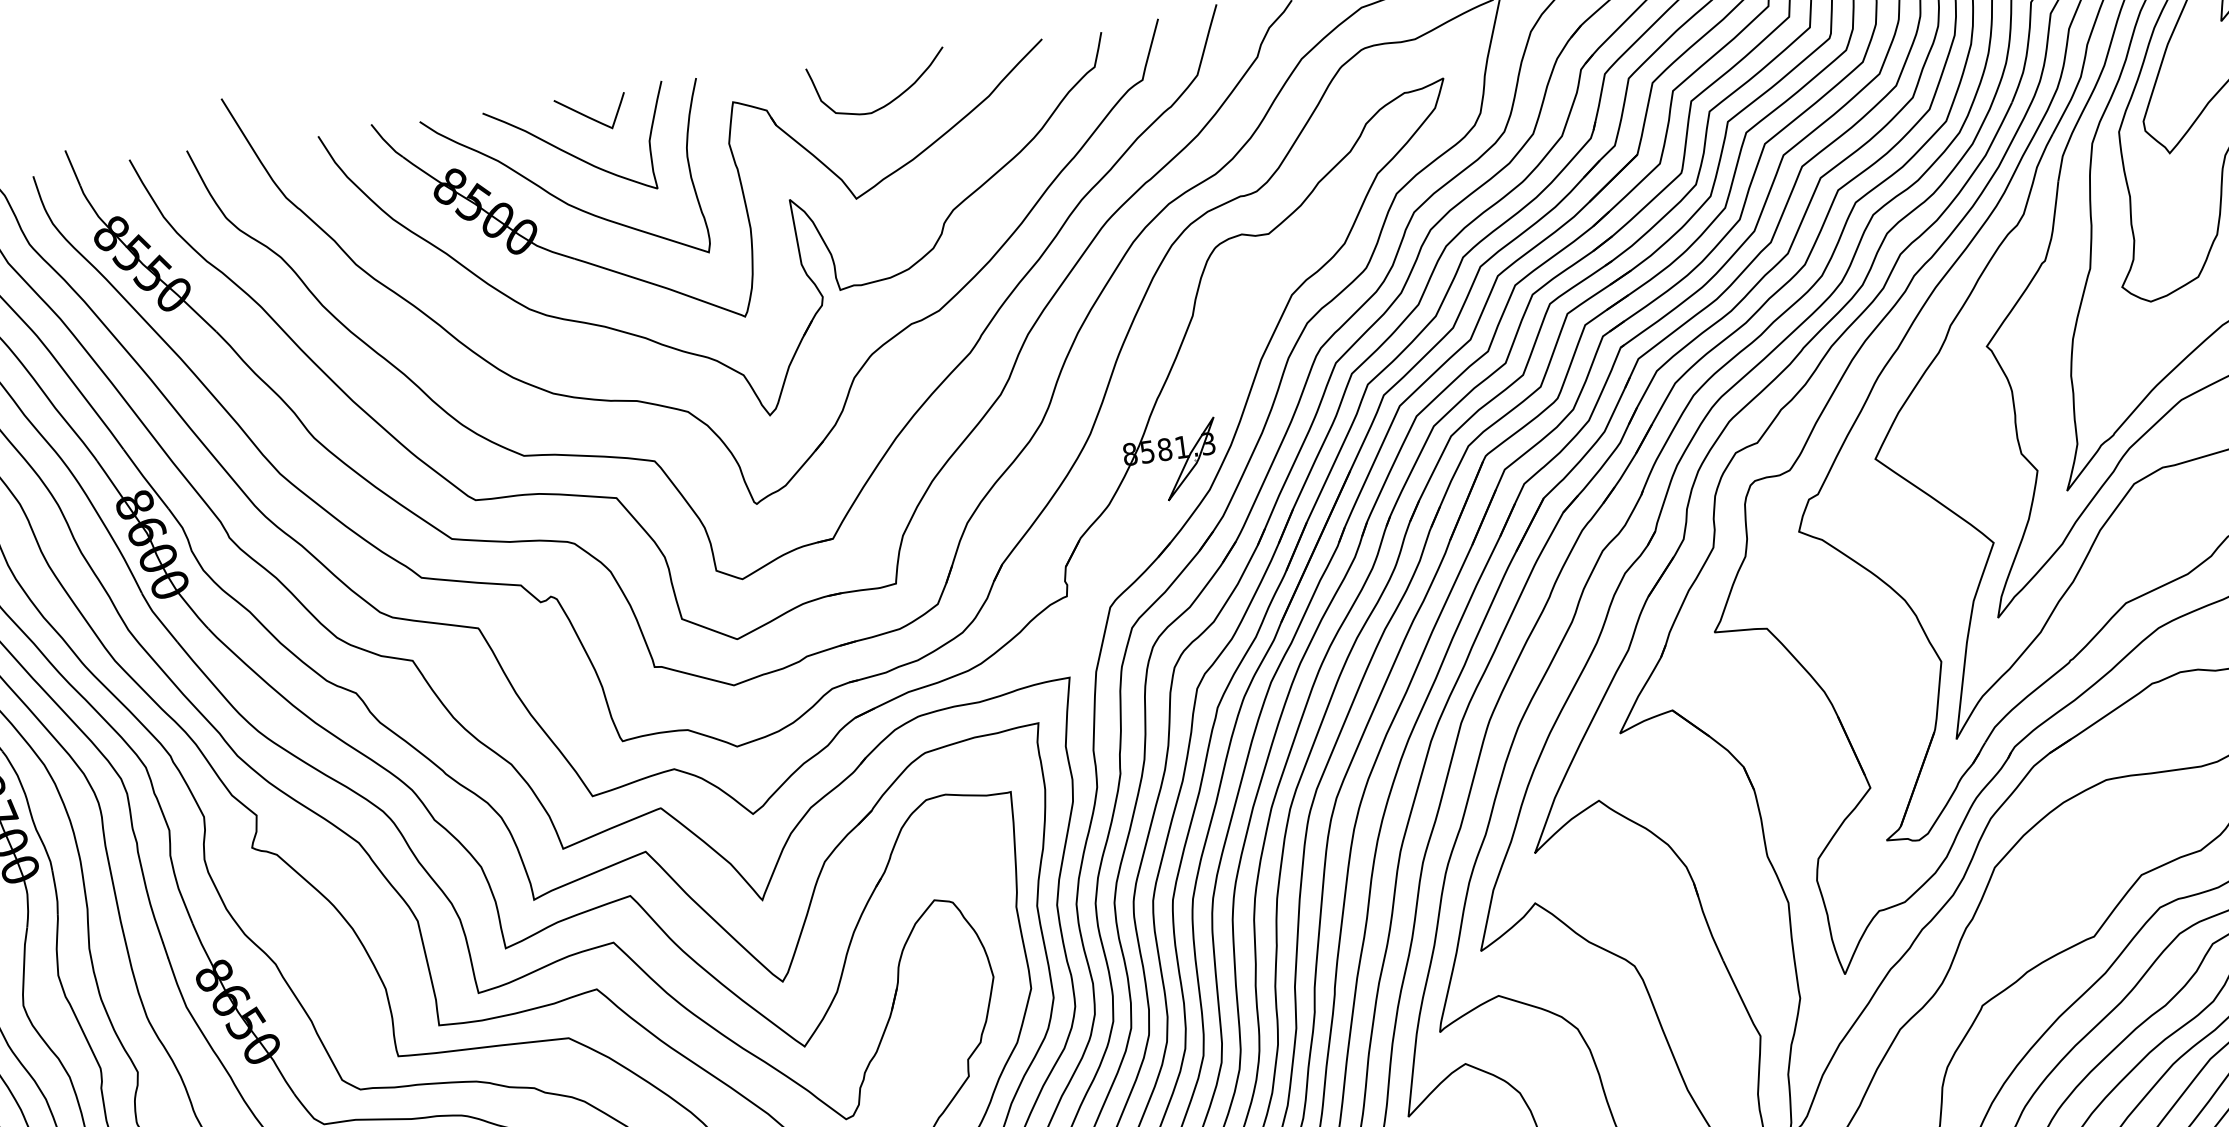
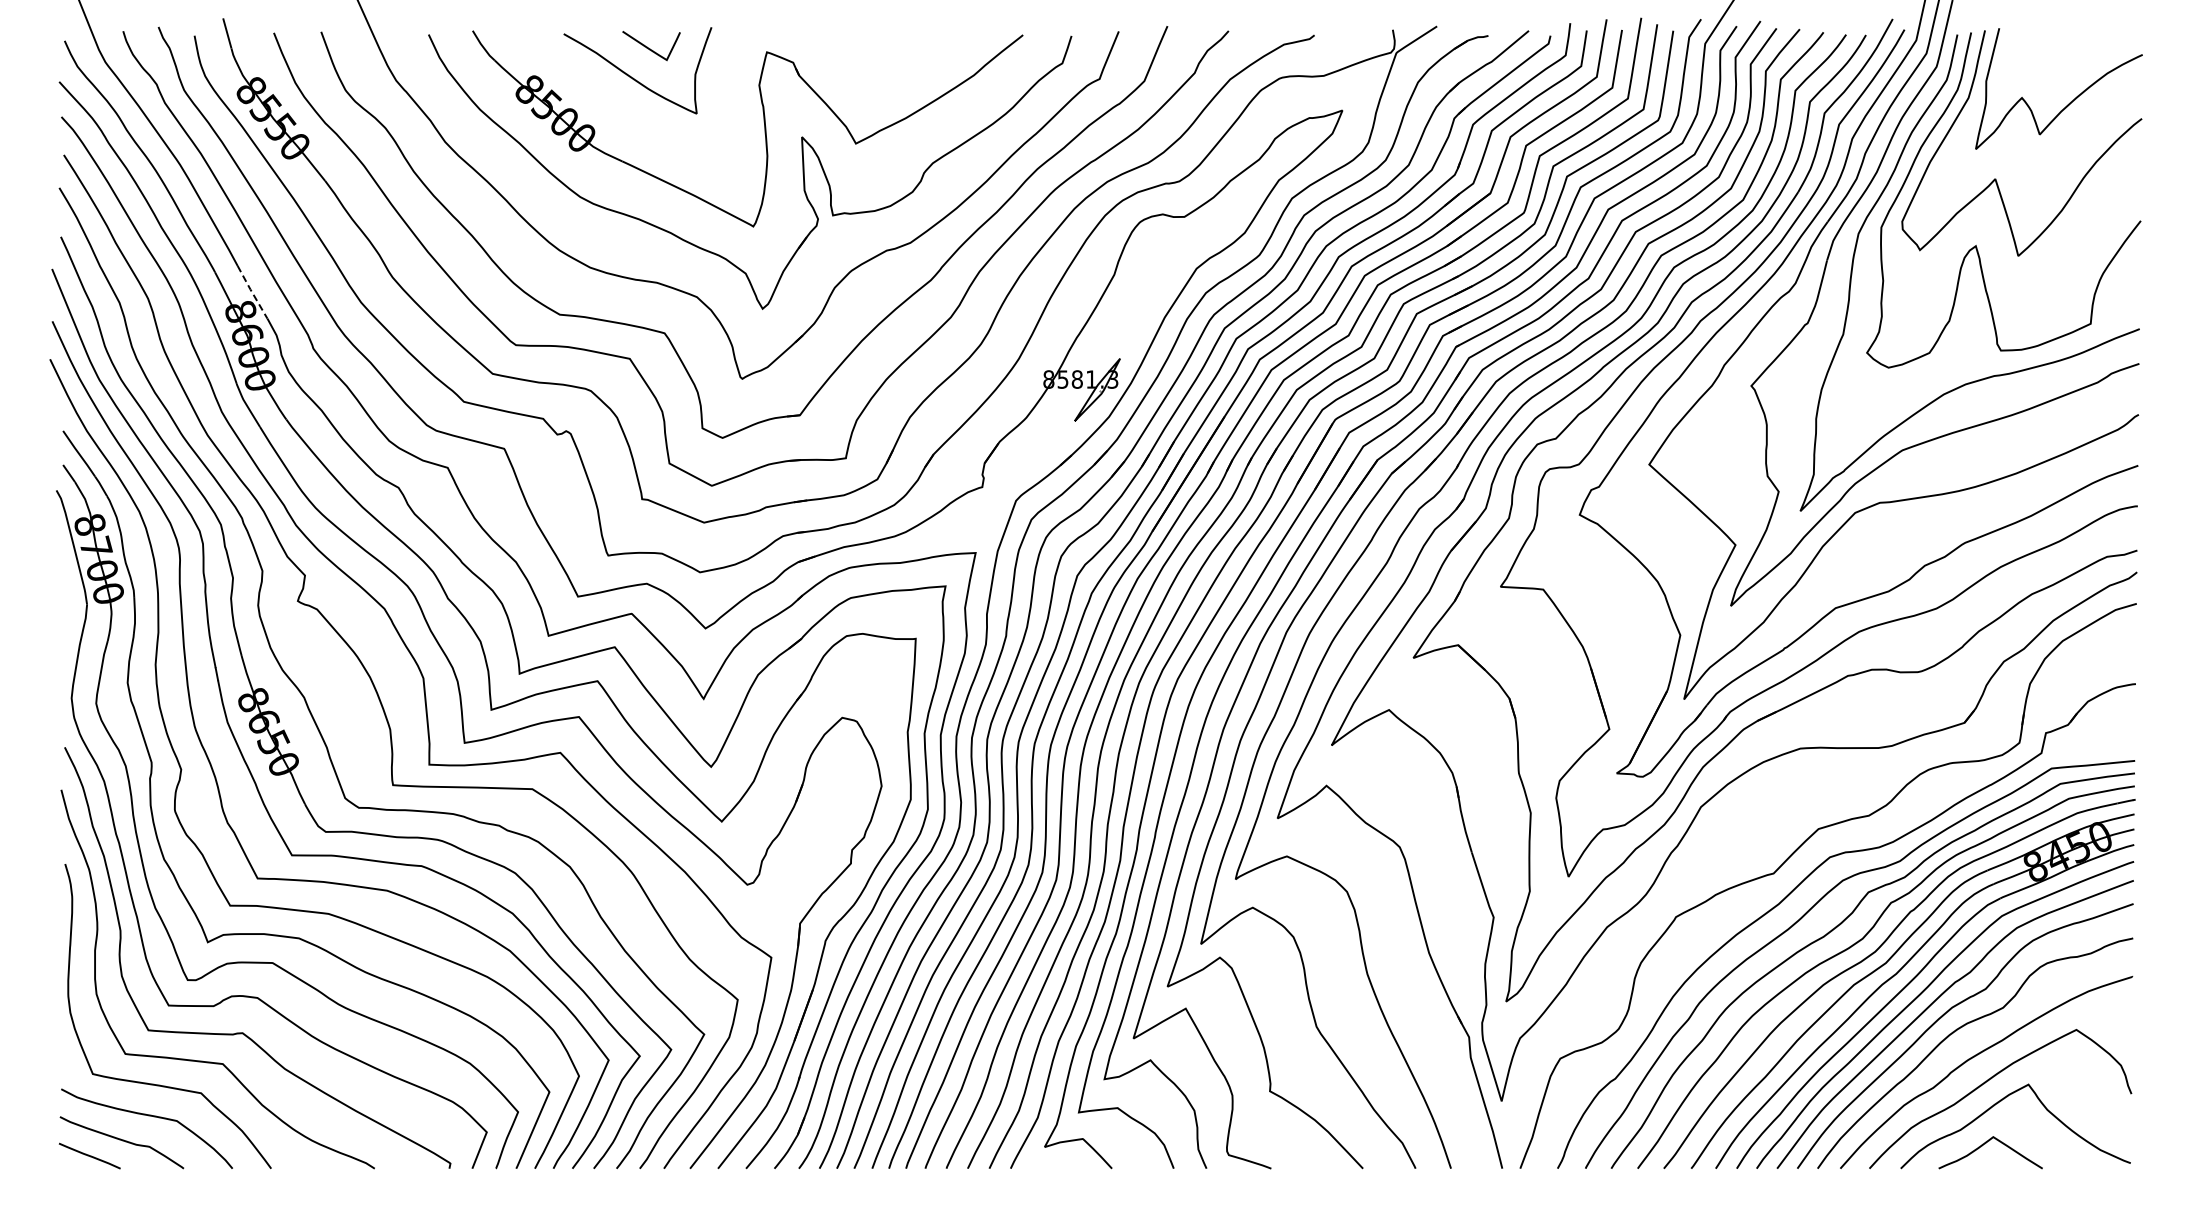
curve: (889, 101) -> (893, 68), removed
curve: (558, 196) -> (615, 109), removed
line: (146, 479) -> (252, 292), solid -> dashed

